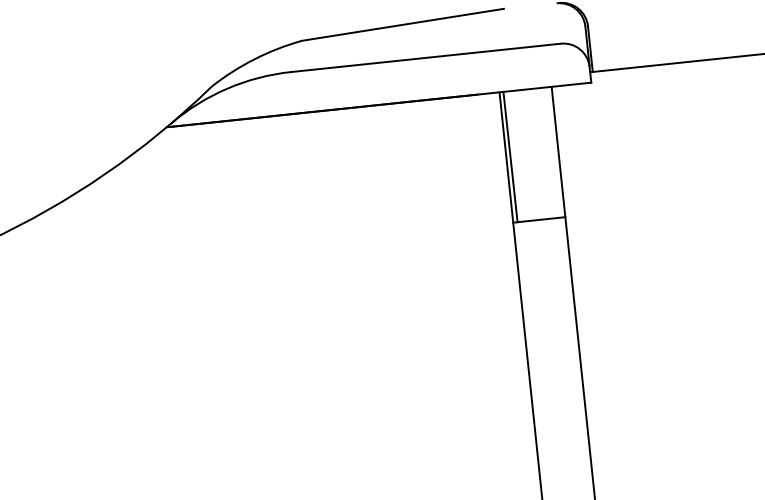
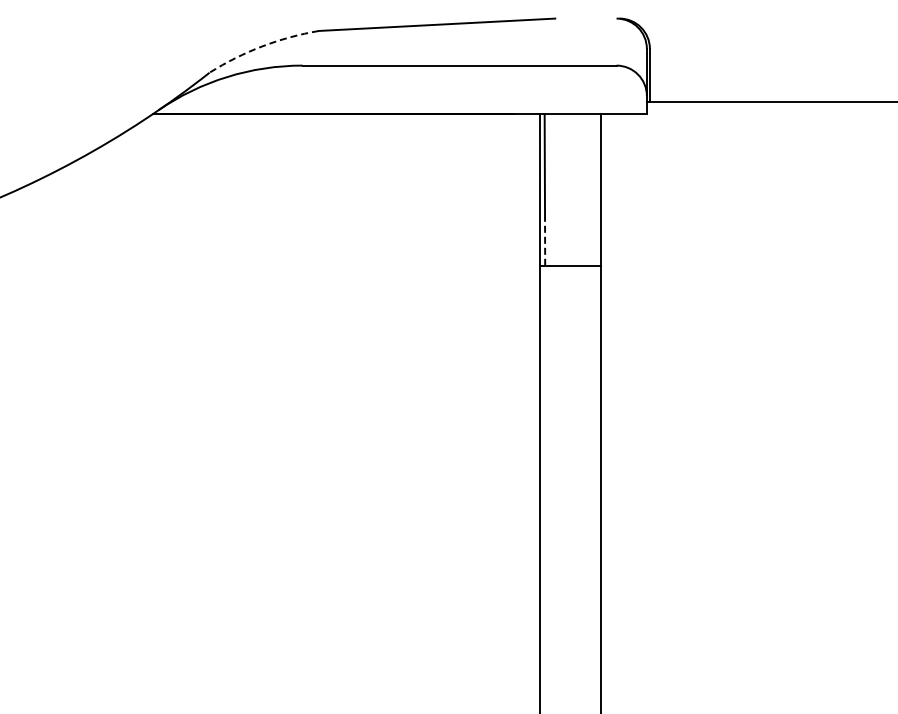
arc: (254, 59) -> (262, 46), solid -> dashed
line: (515, 201) -> (545, 241), solid -> dashed

